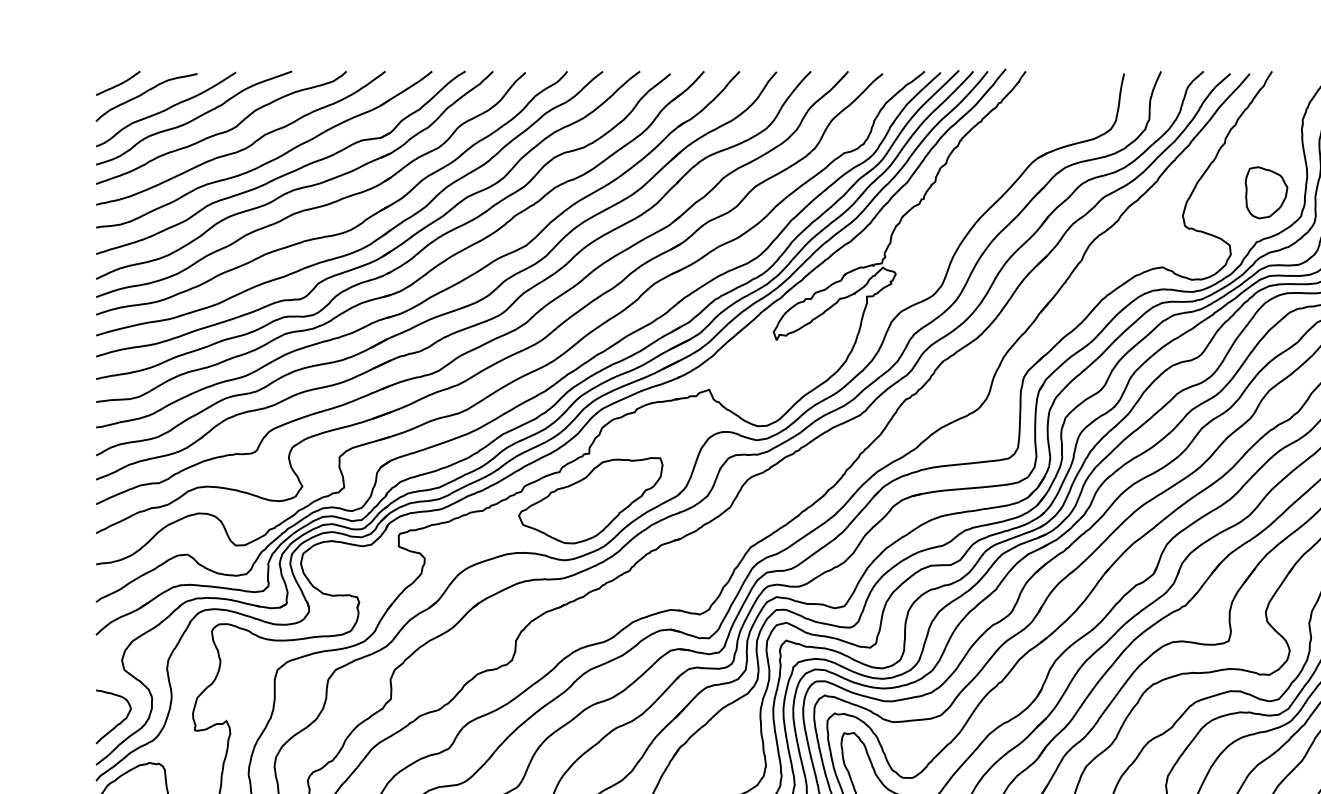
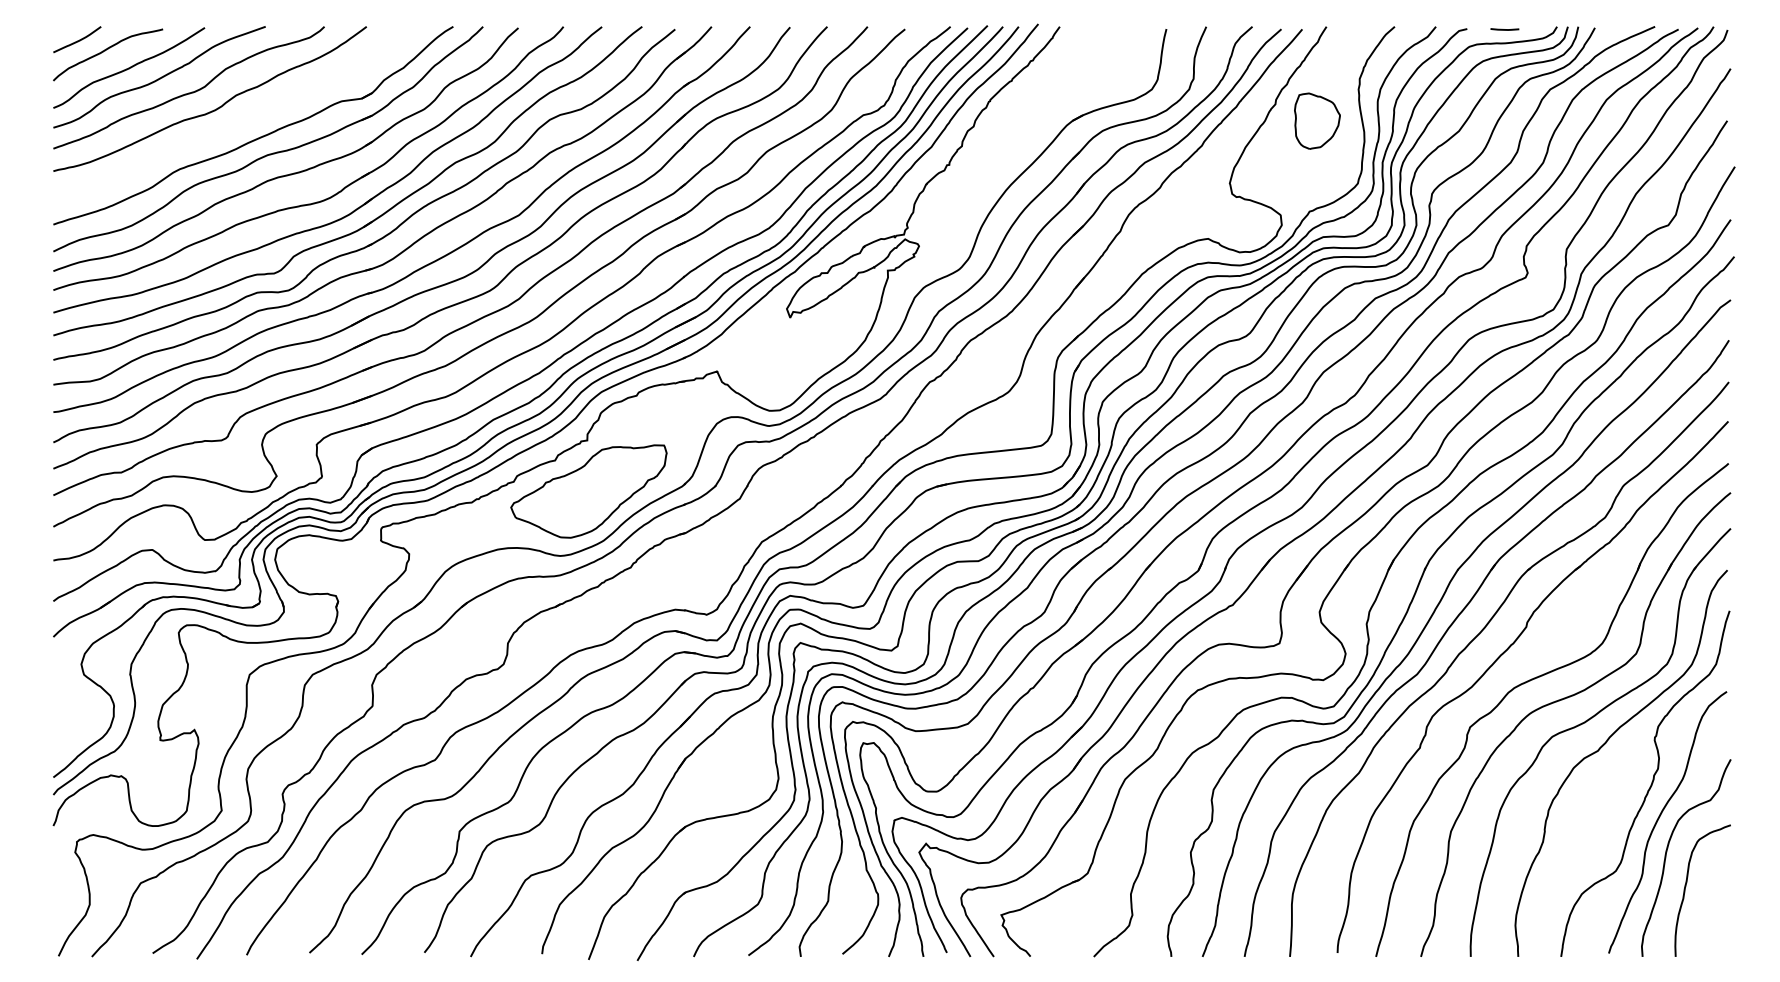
part: (268, 160) -> (240, 123), removed
part: (1266, 192) -> (1317, 120), moved
curve: (118, 723) -> (77, 732), removed

